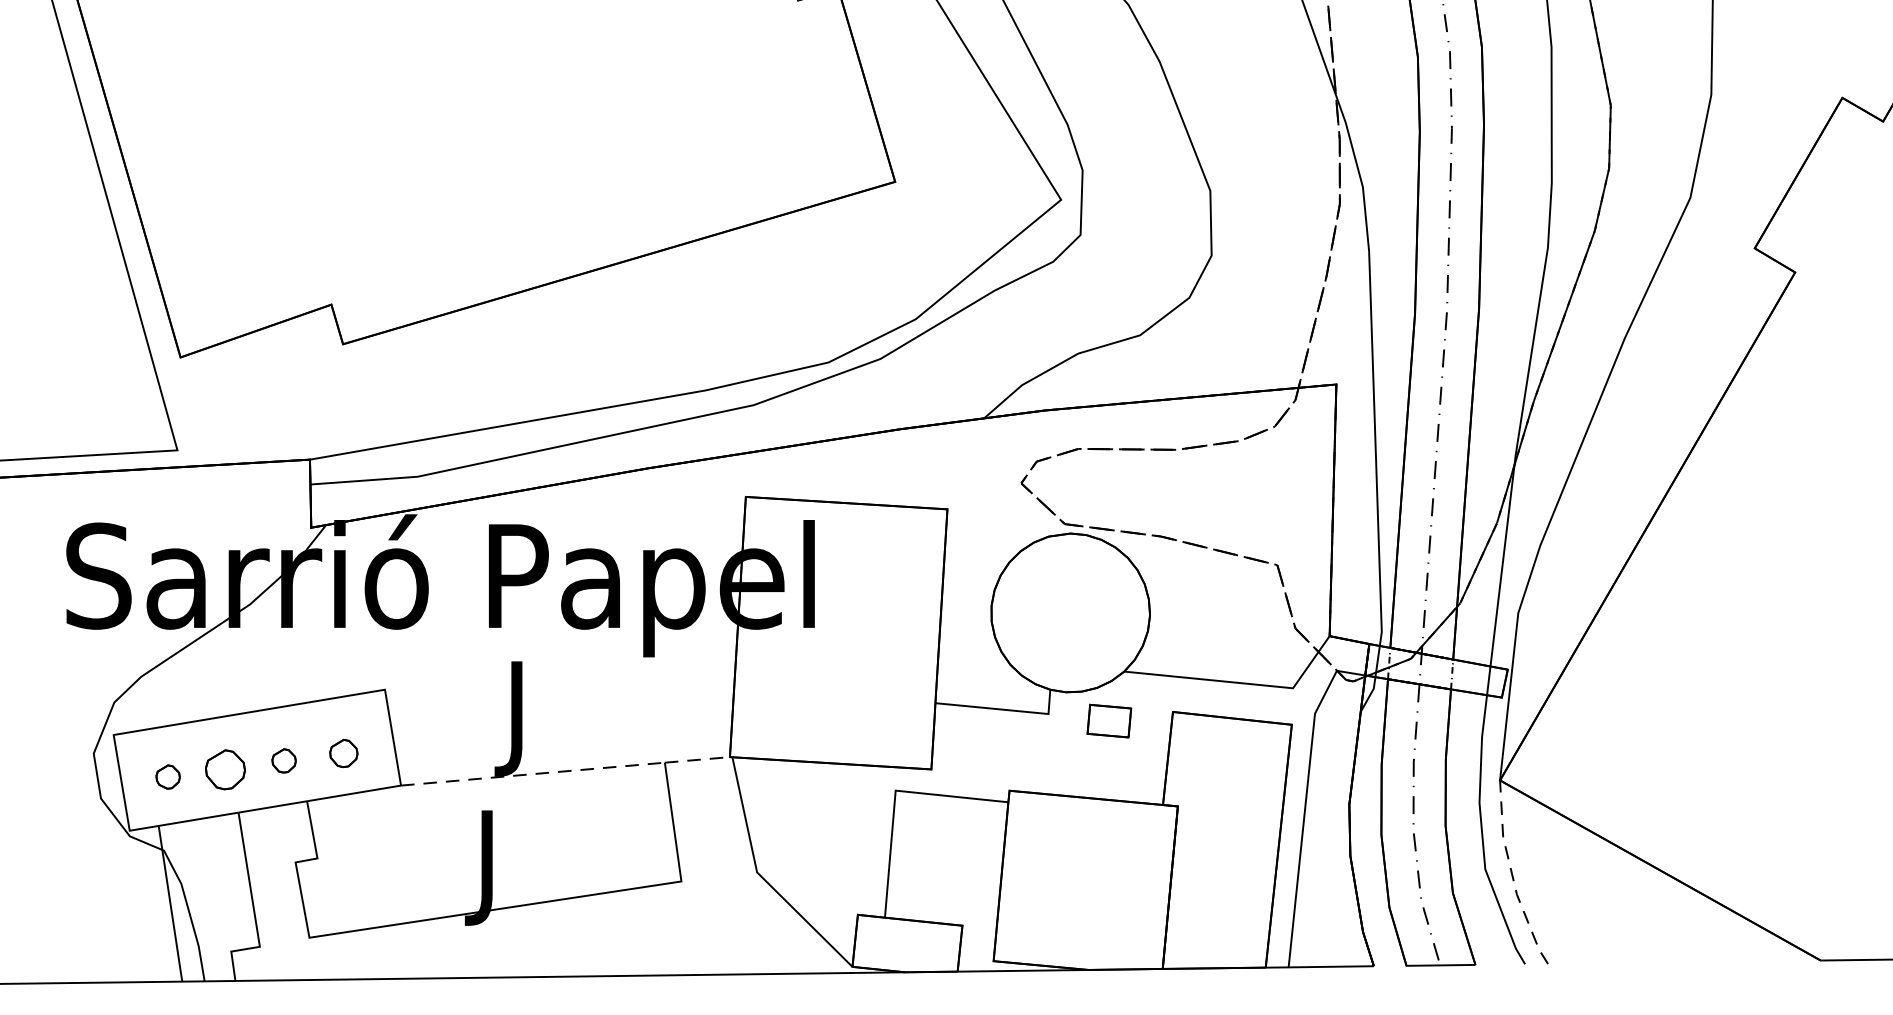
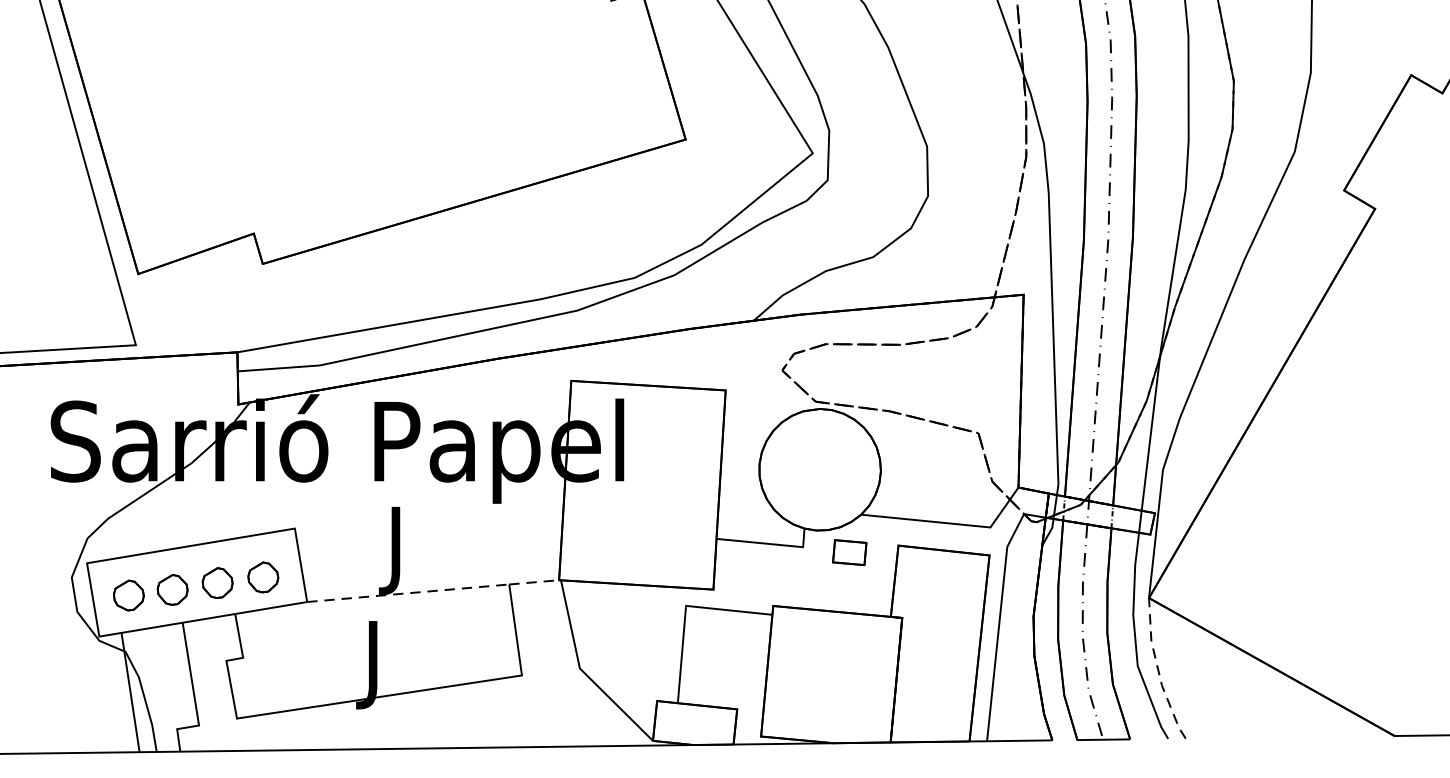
part: (343, 753) -> (263, 577), size x1.43
part: (283, 760) -> (217, 582), size x1.67
part: (167, 776) -> (128, 595), size x1.67

